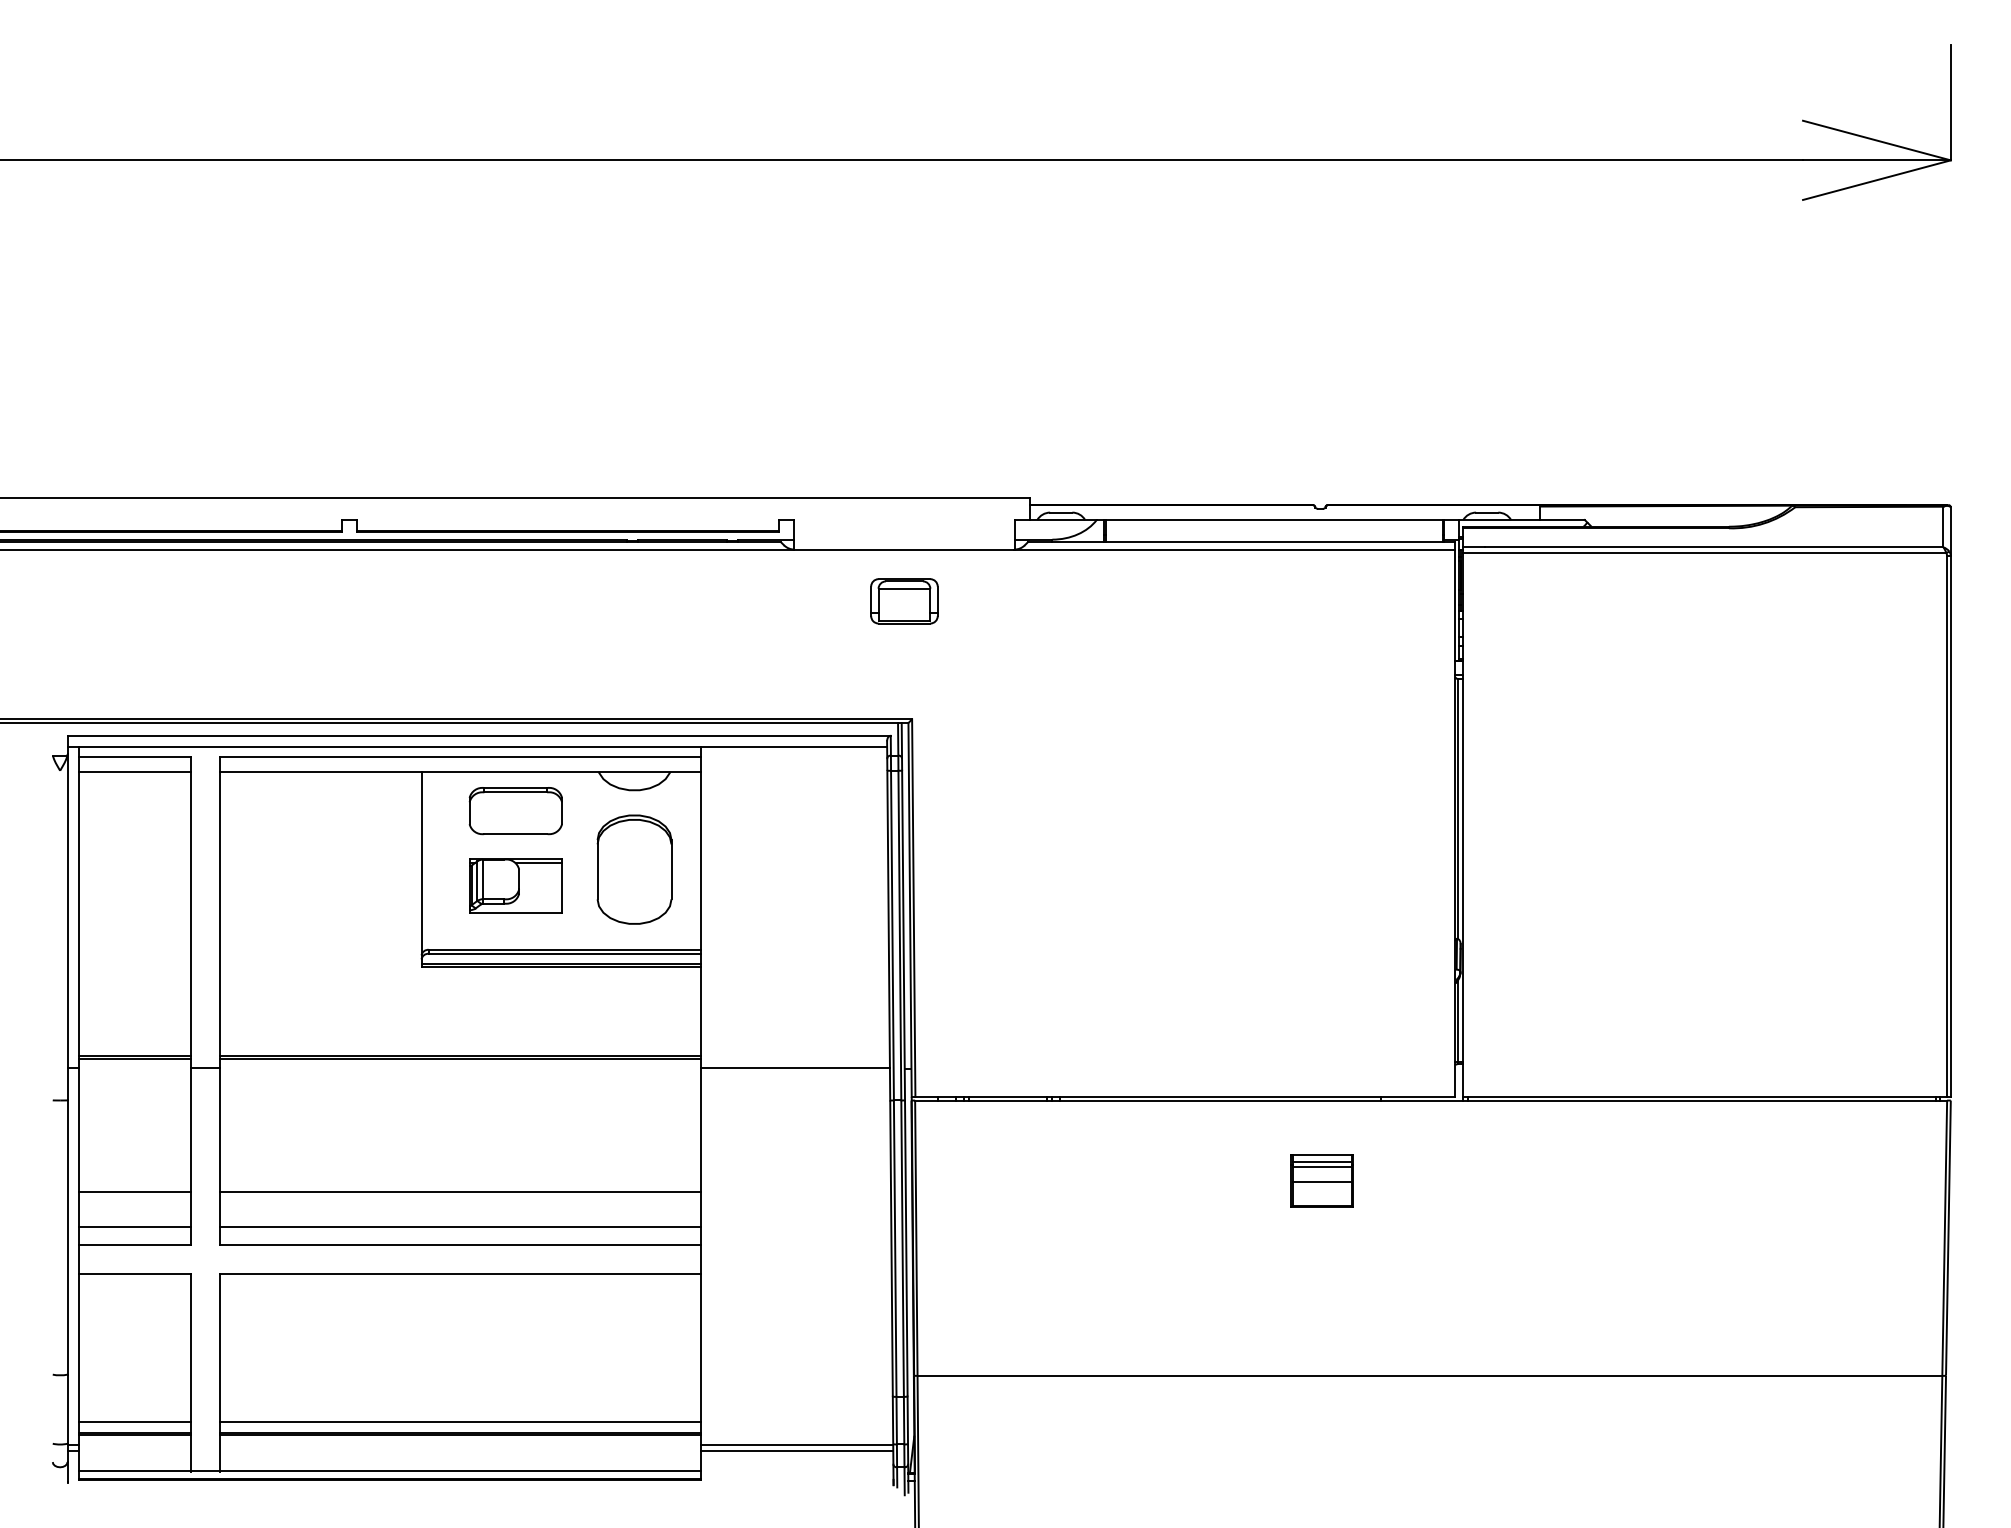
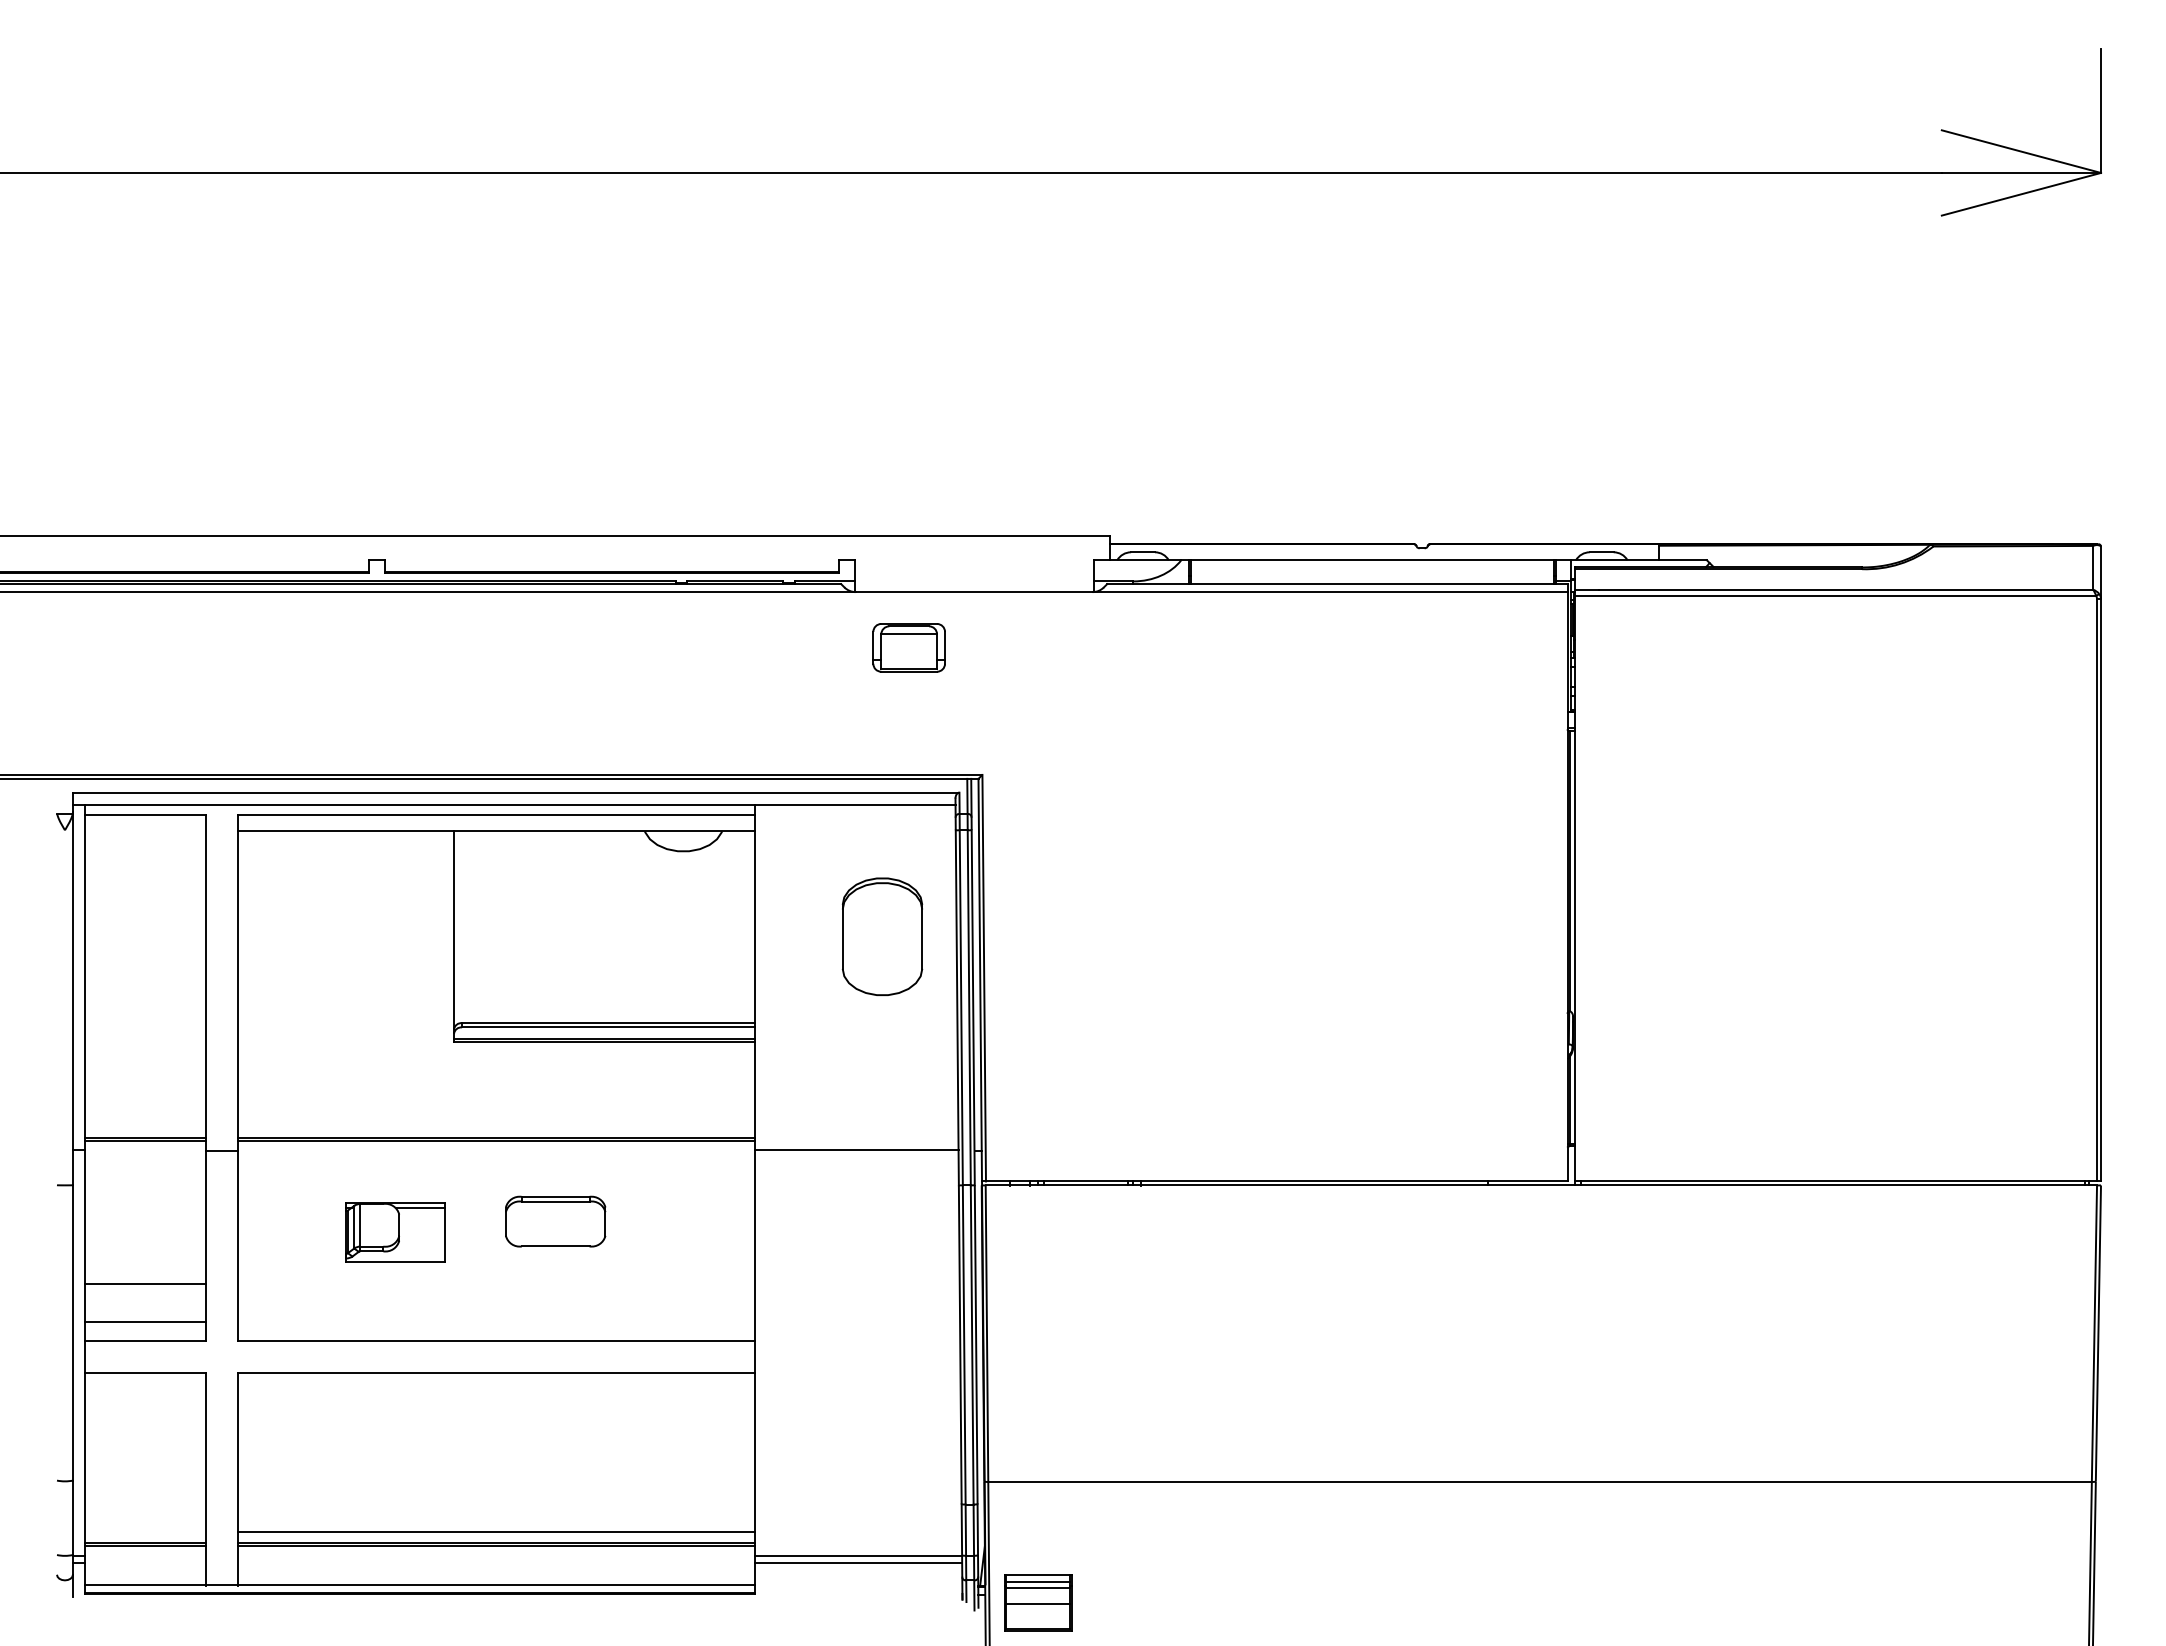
part: (903, 601) -> (908, 647), moved
line: (134, 771) -> (144, 831), removed
part: (515, 810) -> (555, 1221), moved
part: (634, 869) -> (882, 936), moved
part: (515, 886) -> (395, 1232), moved
part: (1322, 1180) -> (1038, 1602), moved
line: (460, 1192) -> (496, 1284), removed
line: (460, 1226) -> (496, 1321), removed
line: (134, 1421) -> (144, 1531), removed

